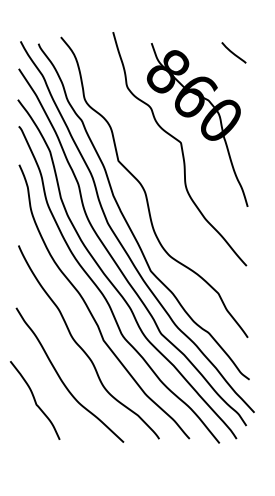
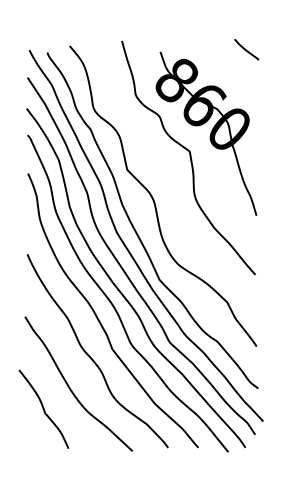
curve: (233, 52) -> (246, 49), moved

